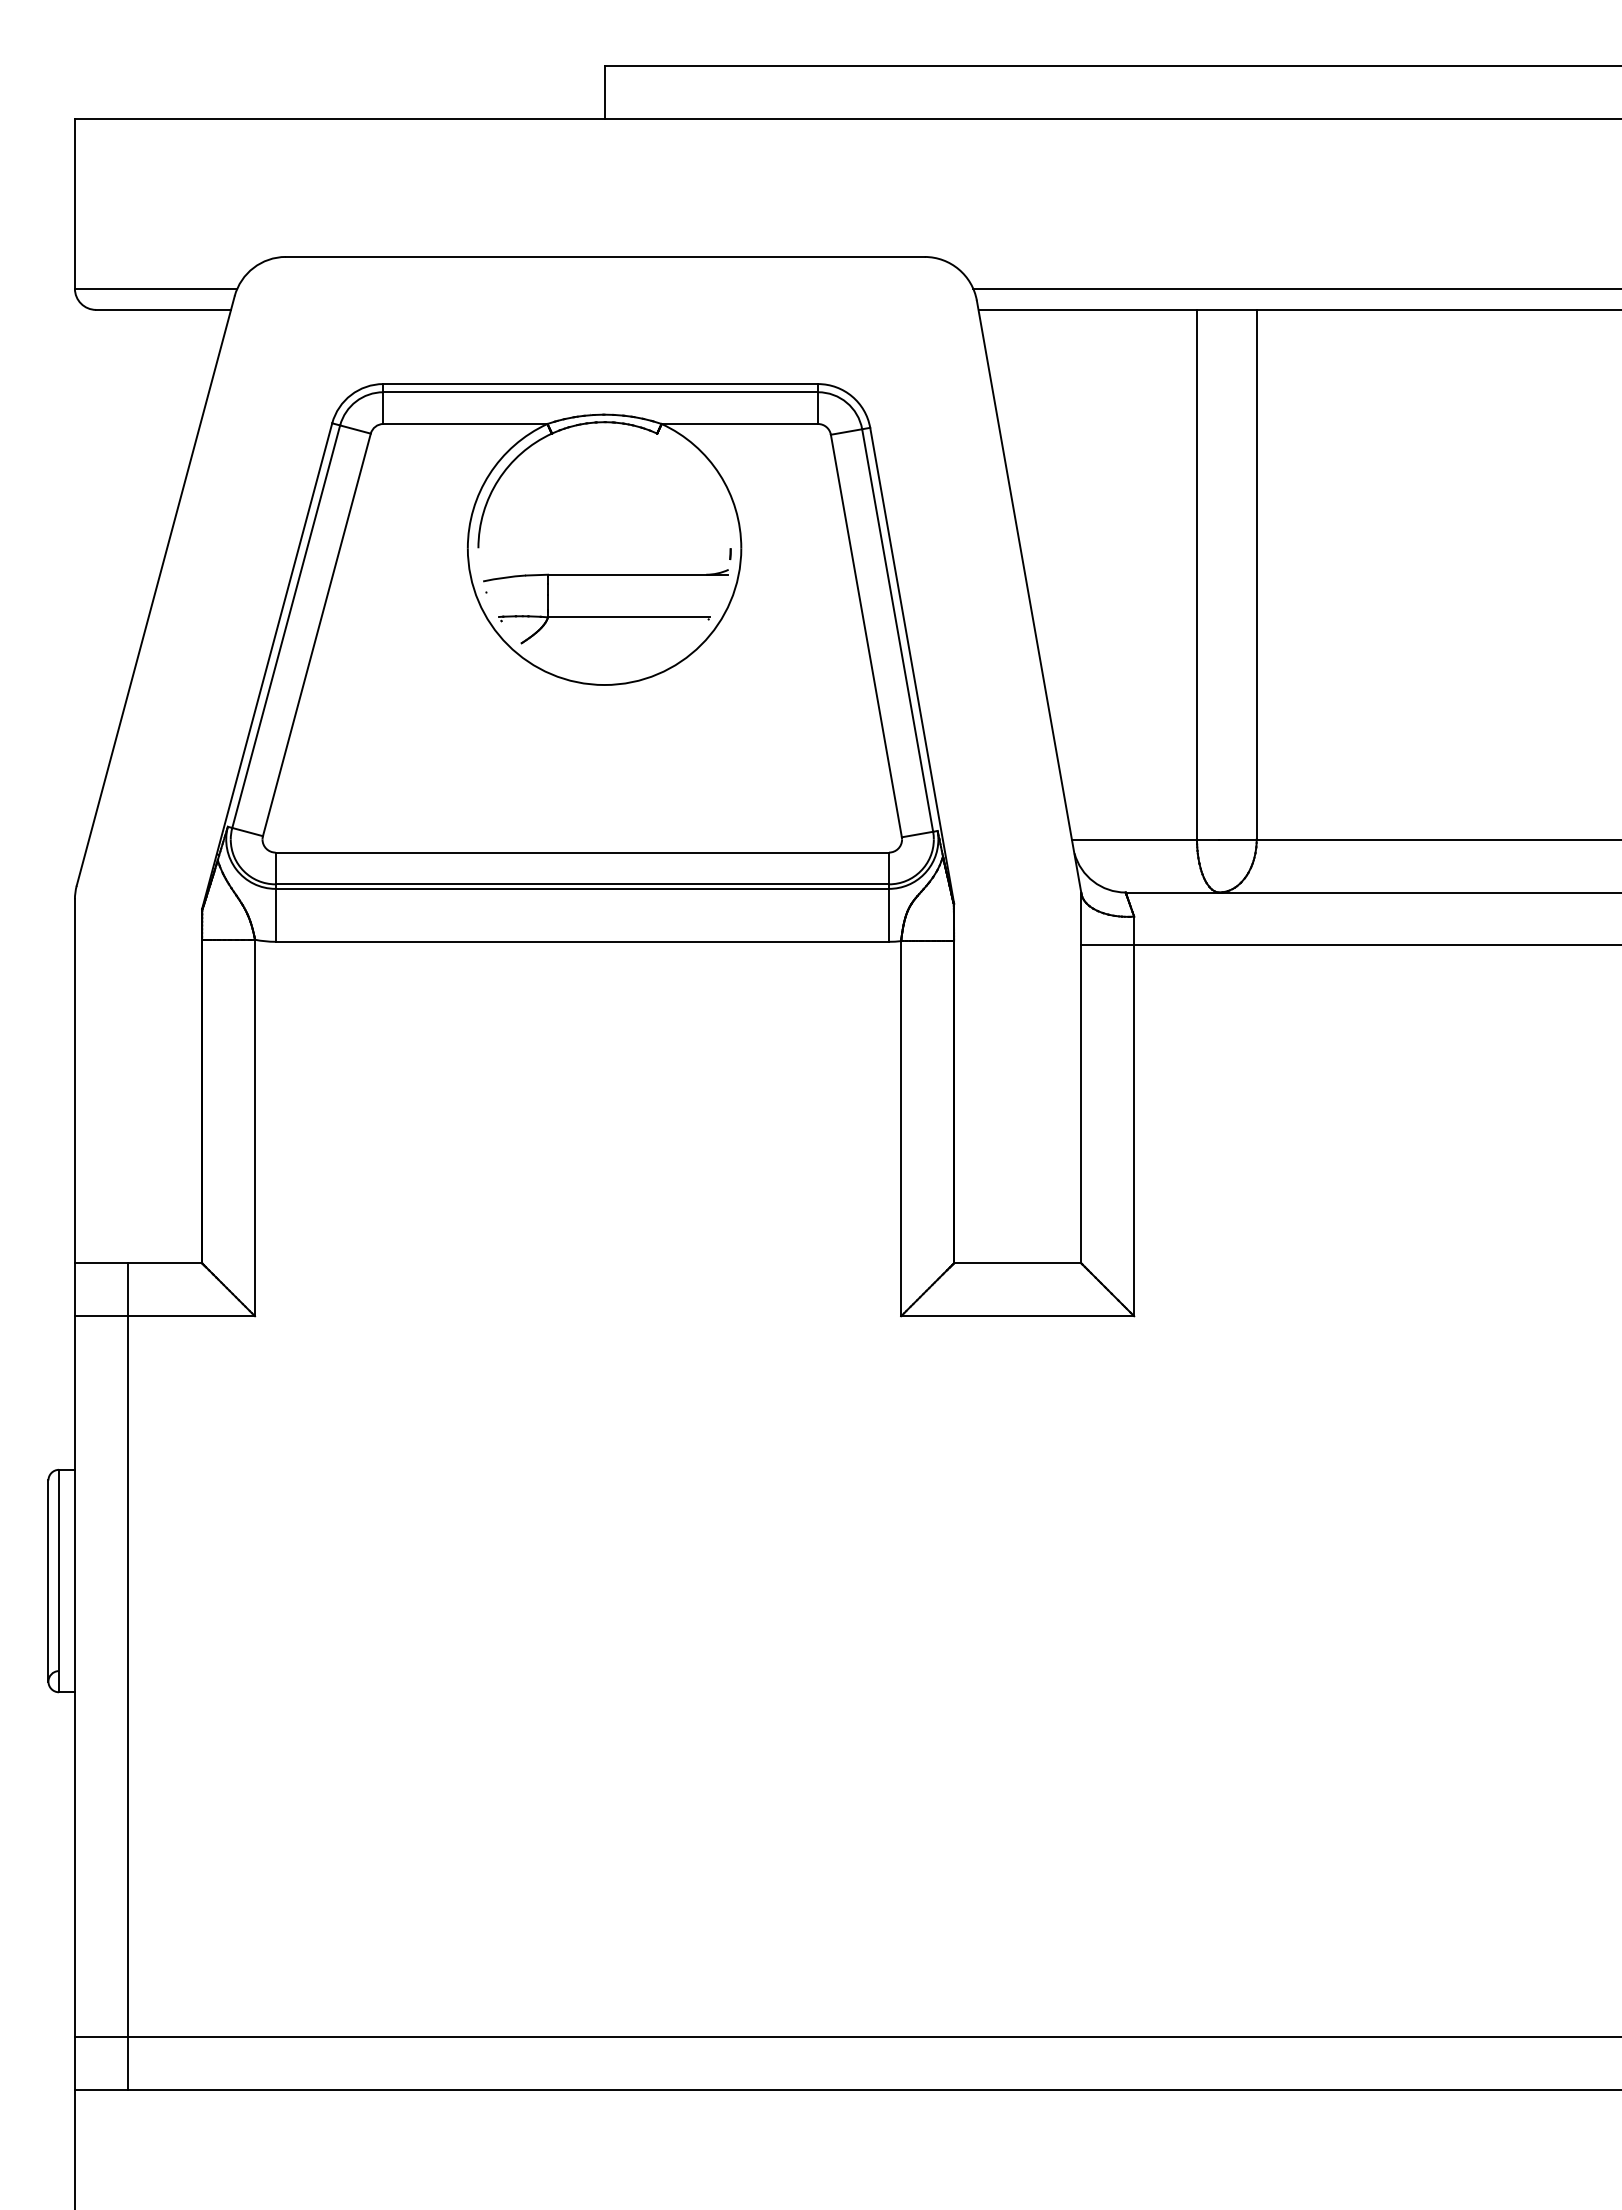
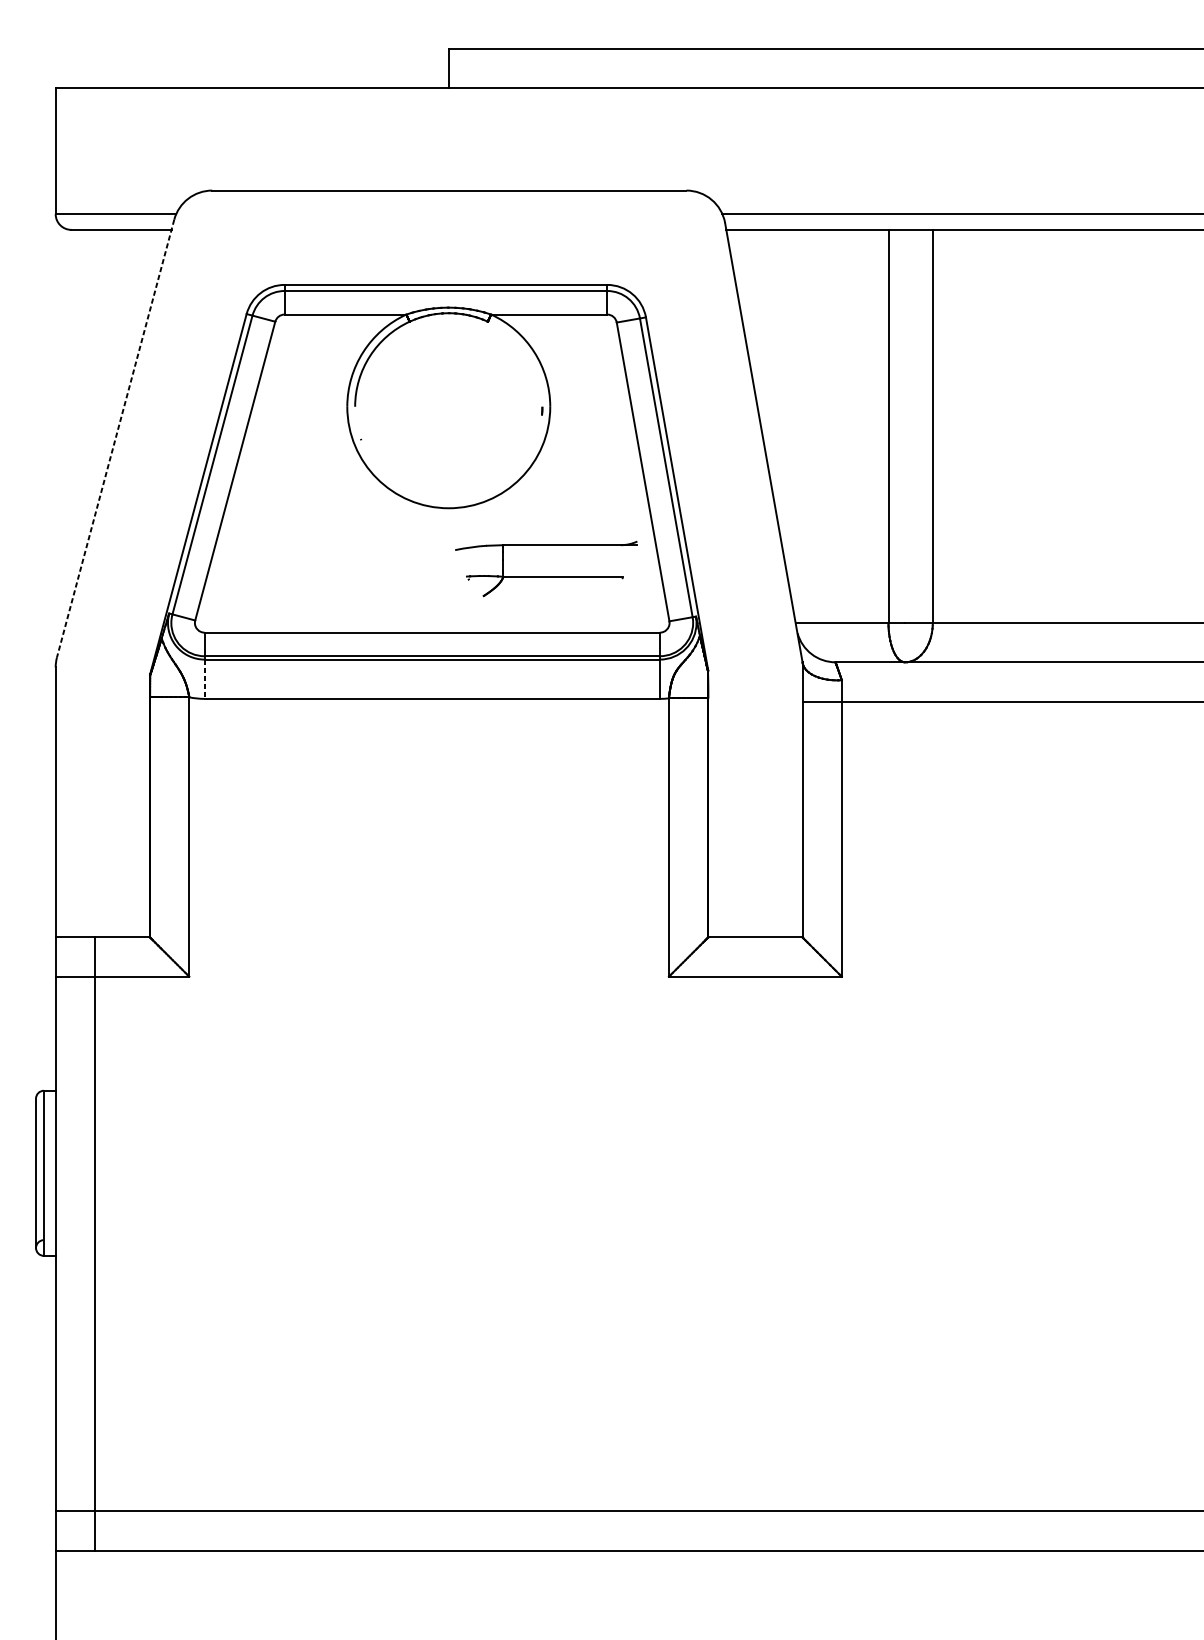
line: (155, 591) -> (115, 438), solid -> dashed
part: (605, 616) -> (545, 576), moved
line: (275, 915) -> (204, 679), solid -> dashed

